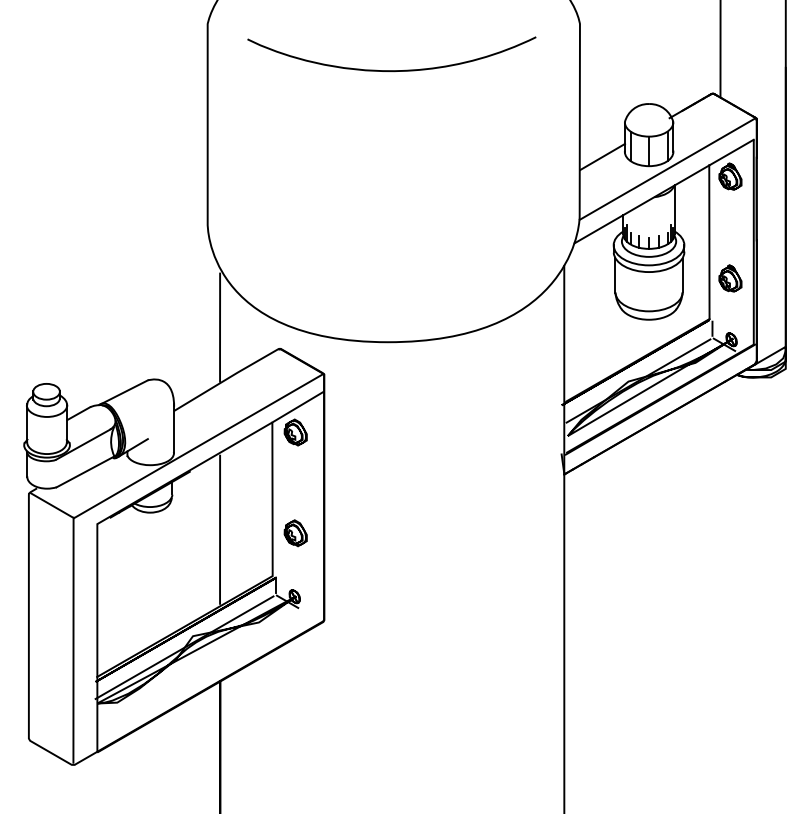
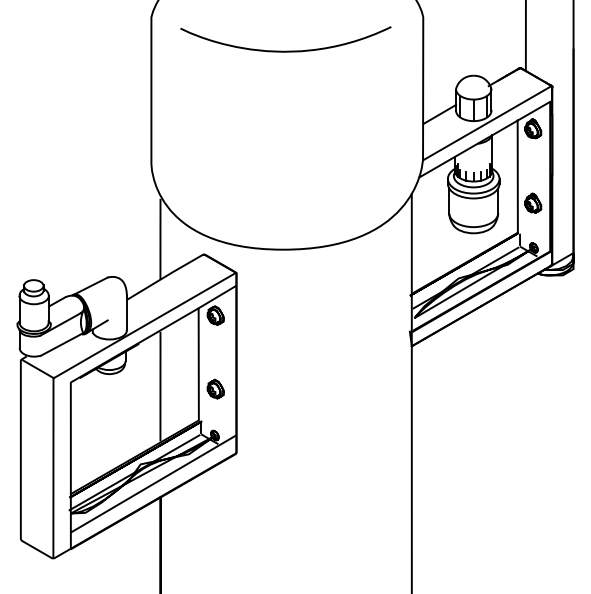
line: (210, 663) -> (153, 484), added

